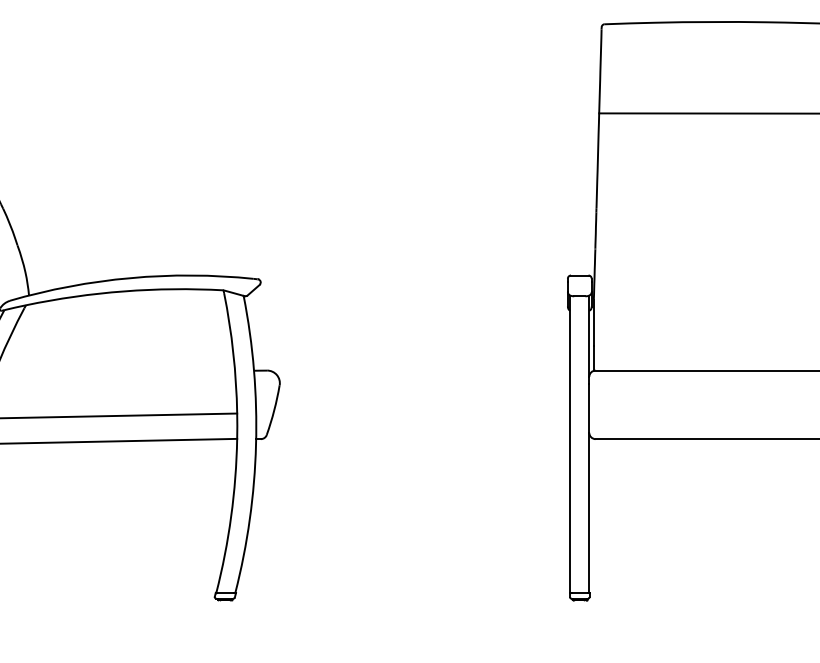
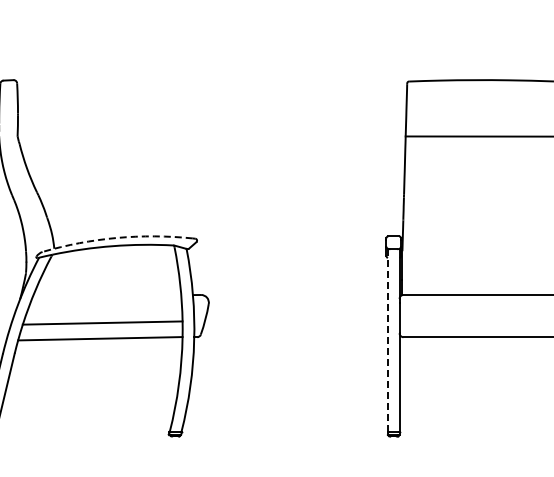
arc: (129, 277) -> (116, 237), solid -> dashed
line: (569, 444) -> (387, 340), solid -> dashed

